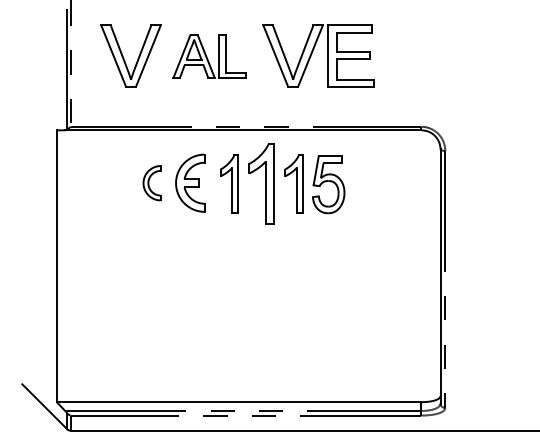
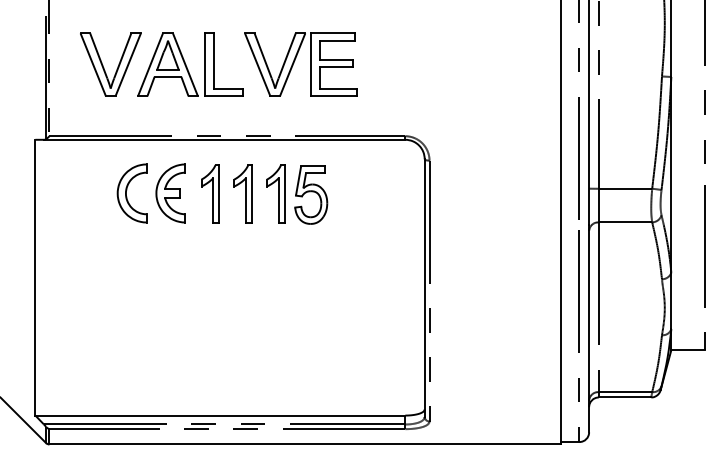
part: (209, 56) -> (190, 64), size x1.43
part: (151, 183) -> (131, 193), size x1.67
part: (260, 183) -> (242, 193), size x0.71

